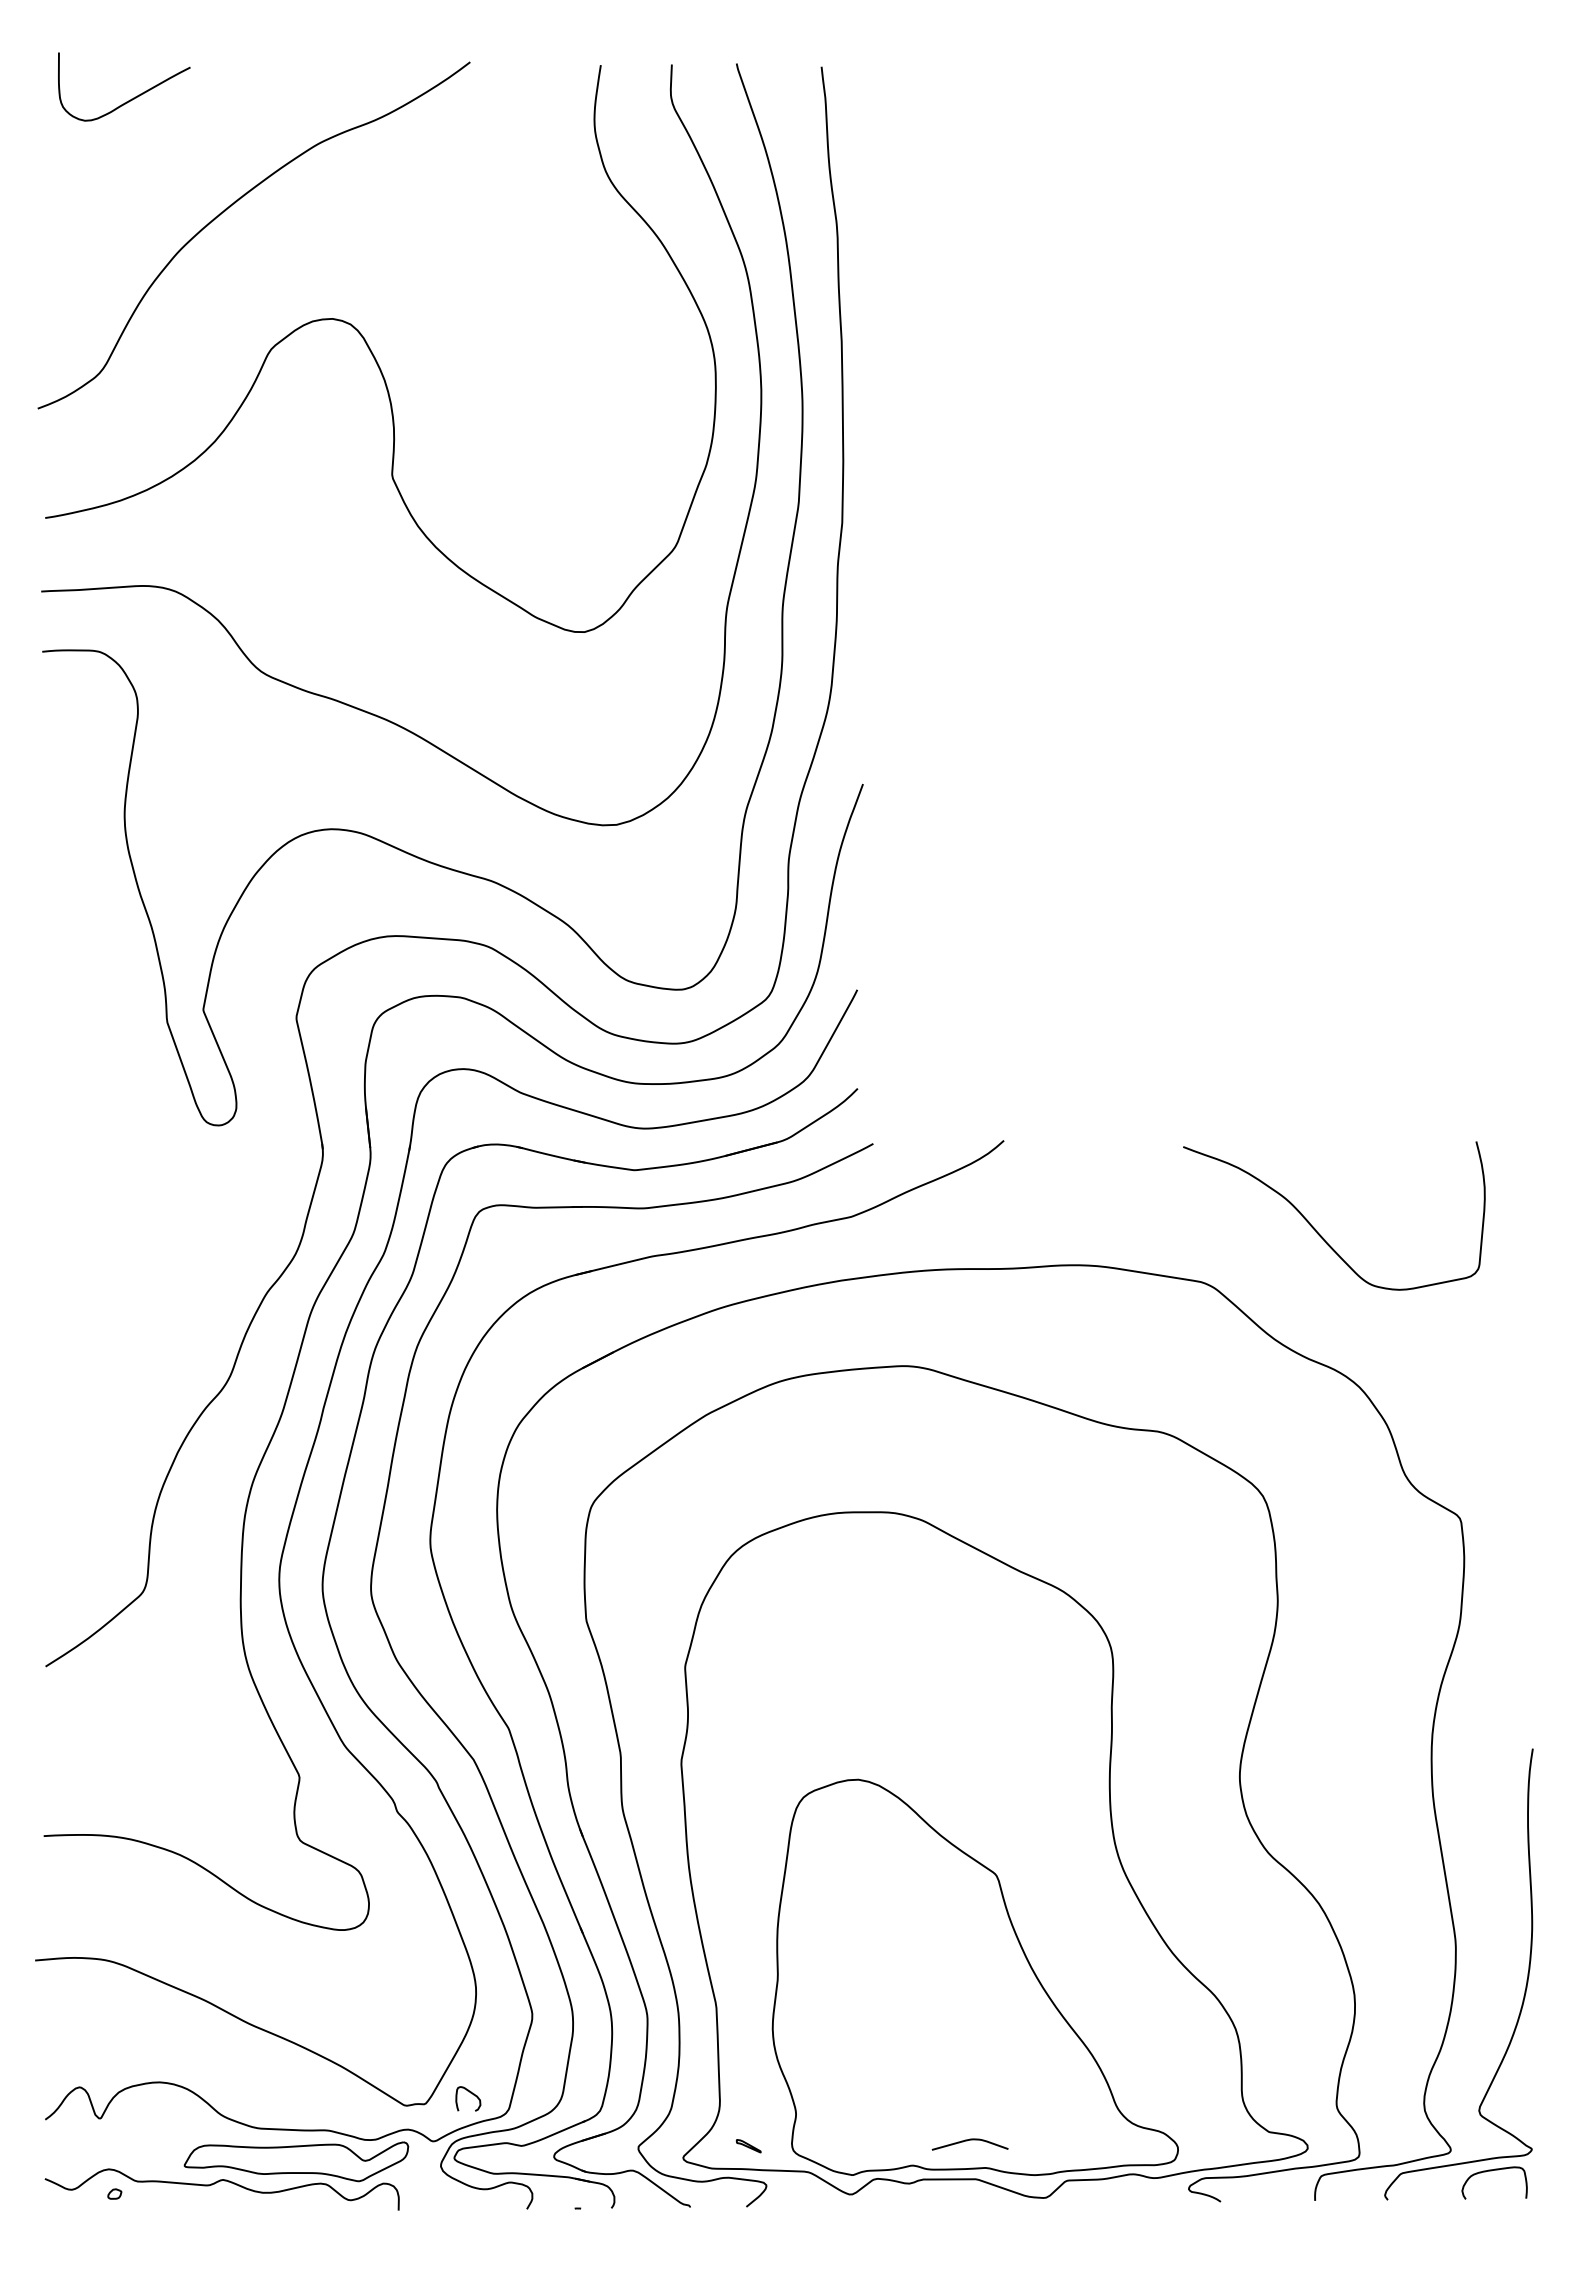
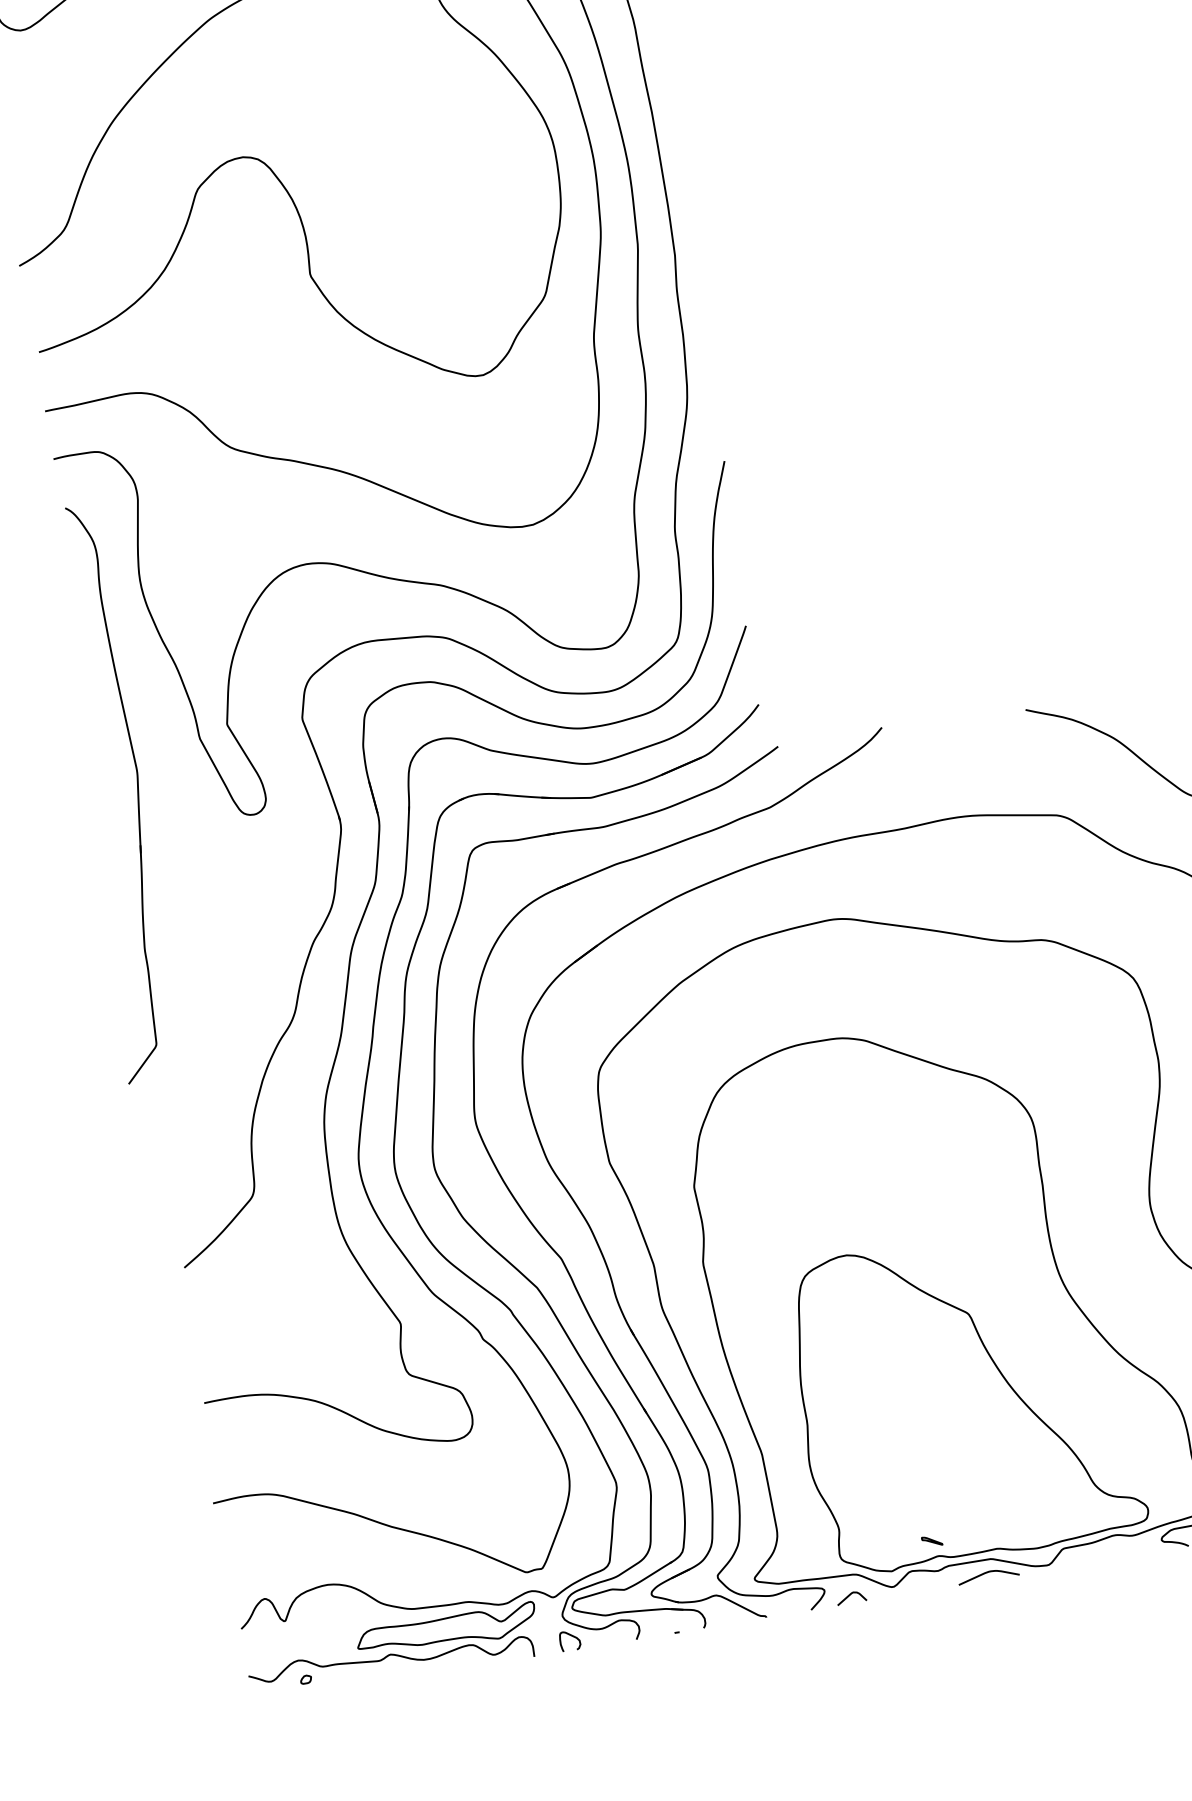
part: (80, 1072) -> (137, 789), added
curve: (470, 2093) -> (571, 1636), moved
curve: (967, 2141) -> (986, 1573), moved
part: (748, 2146) -> (931, 1541), moved
curve: (795, 2197) -> (849, 1596), added

